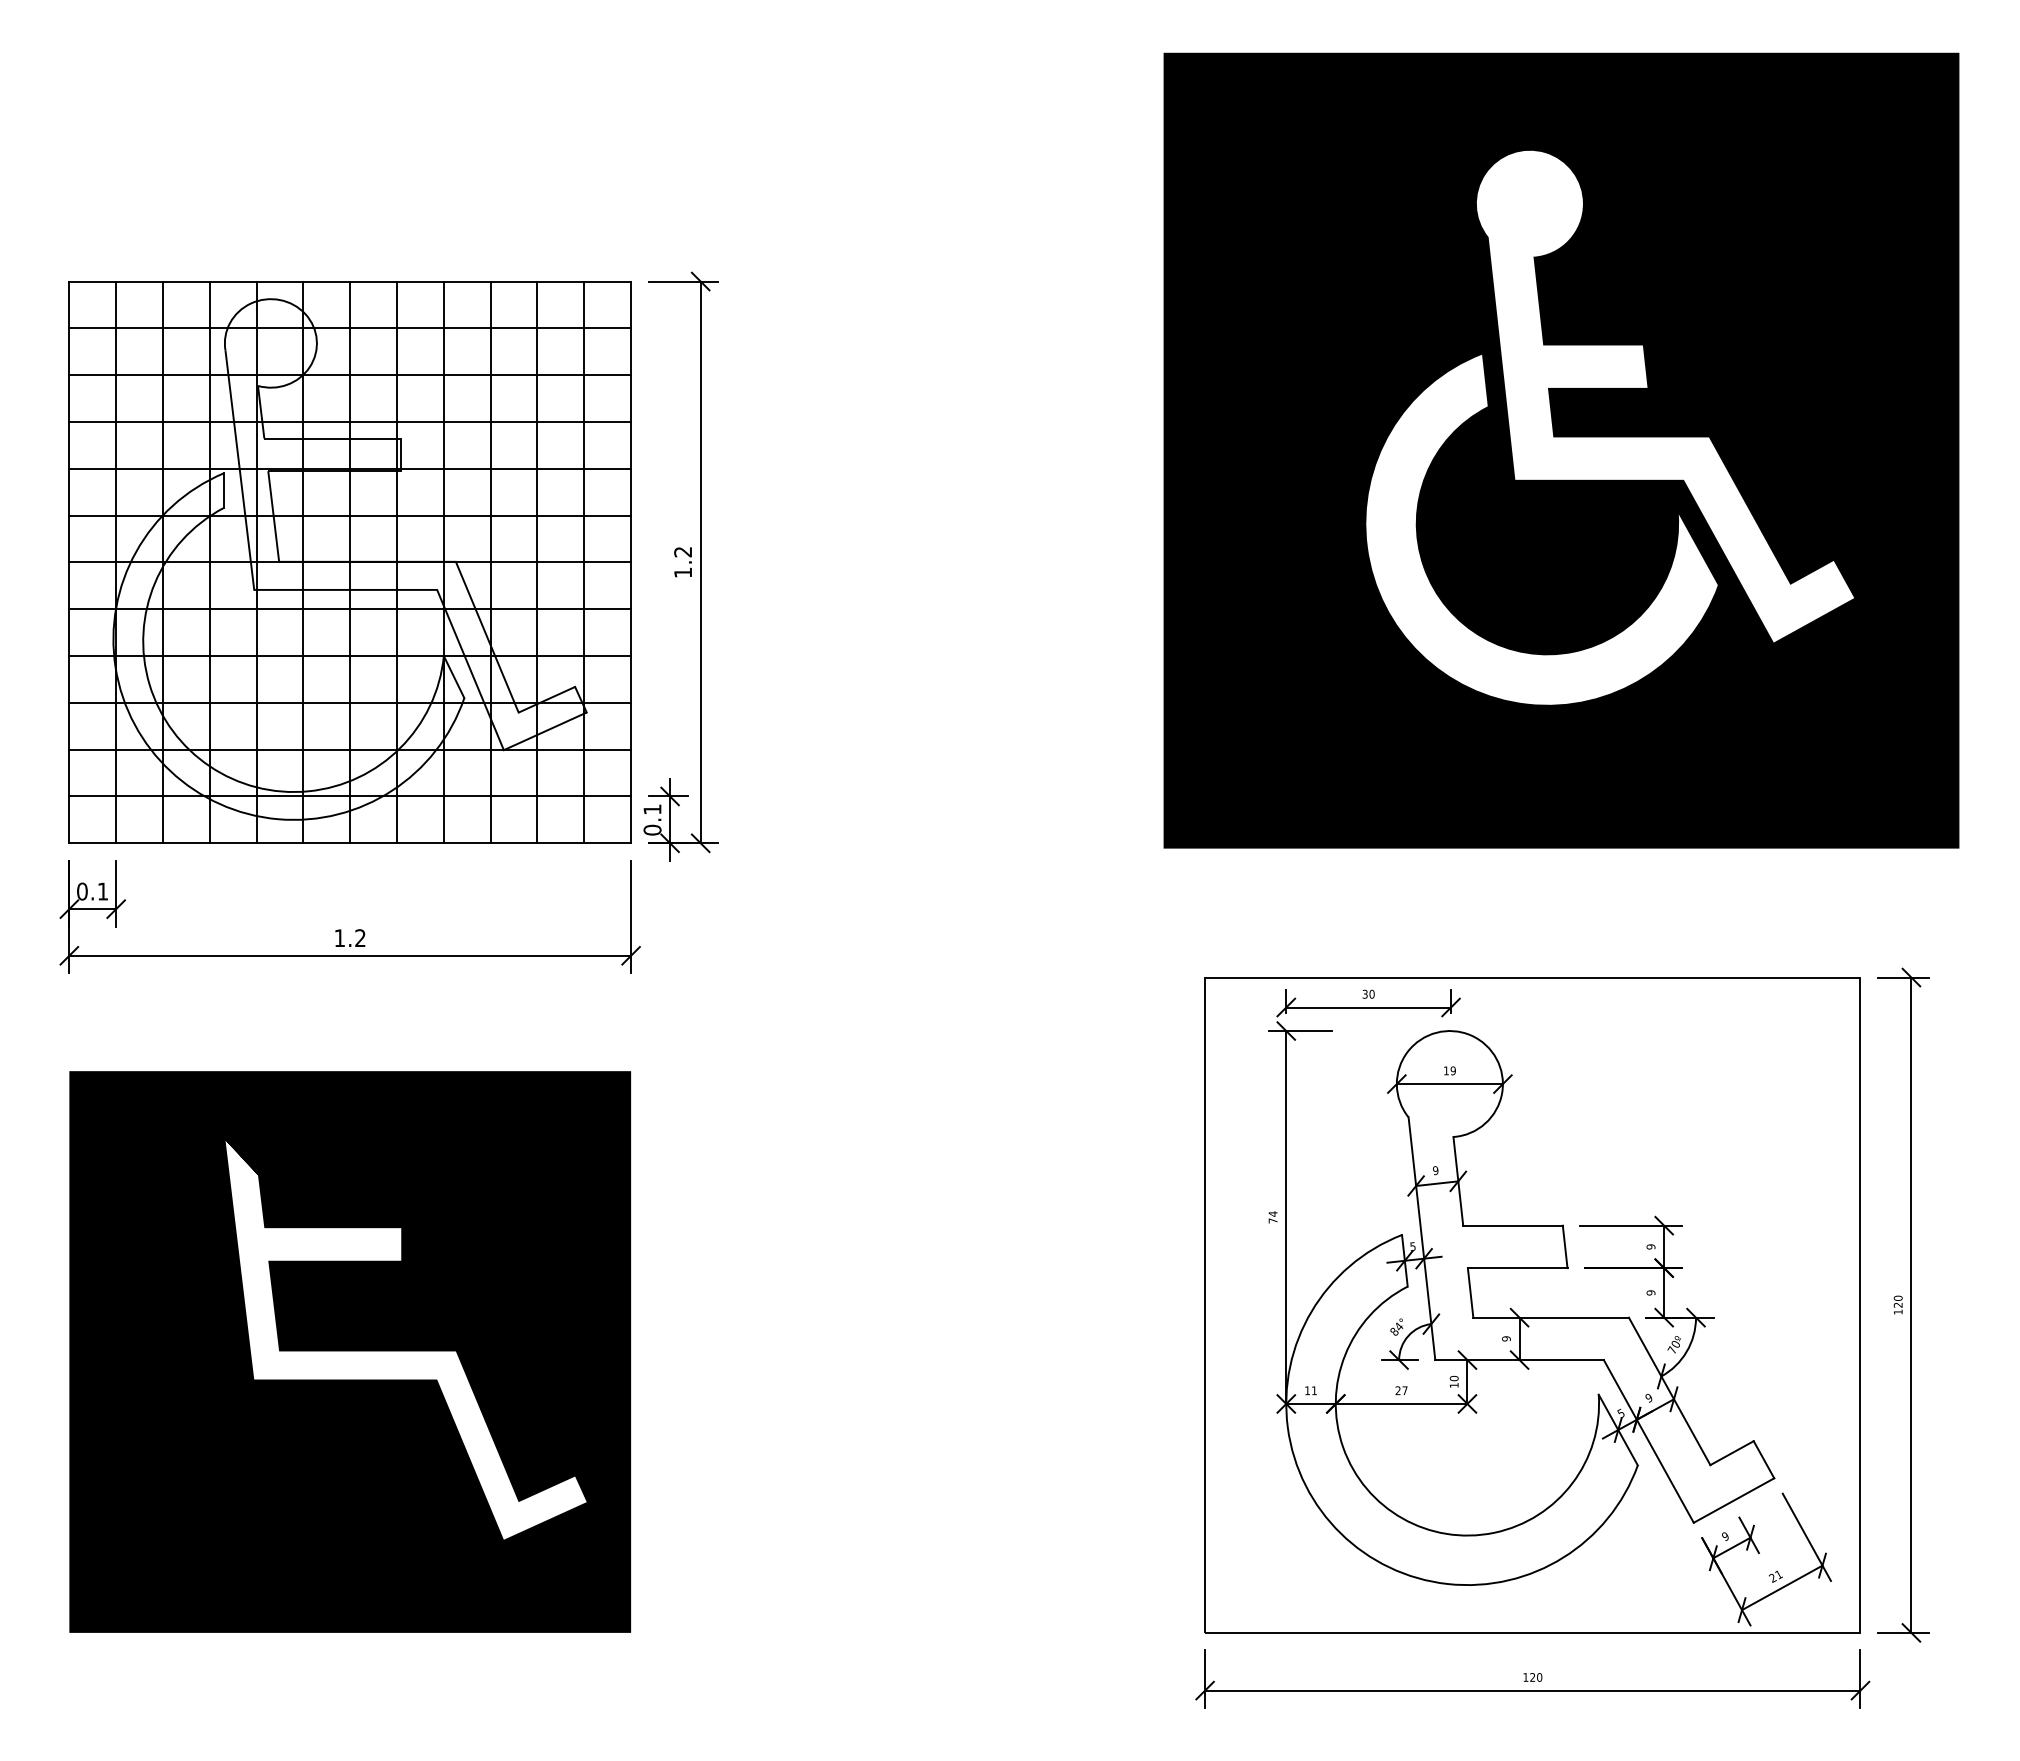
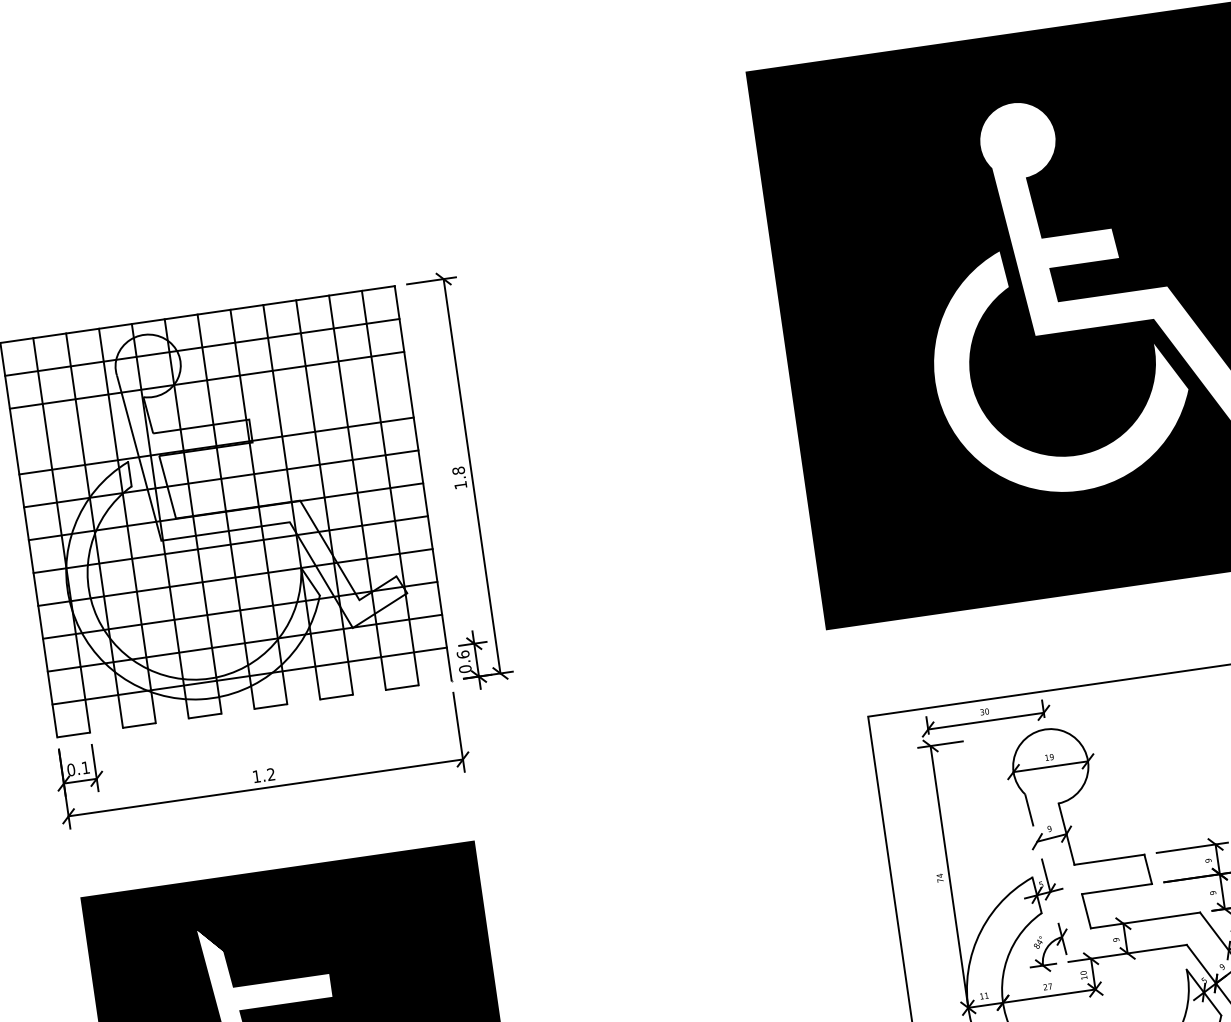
line: (350, 422) -> (212, 413), removed
text: (683, 551) -> (458, 470), 1.2 -> 1.8
text: (652, 809) -> (463, 654), 0.1 -> 0.6
line: (350, 843) -> (254, 709), solid -> dashed
line: (1422, 1239) -> (1047, 878), solid -> dashed

